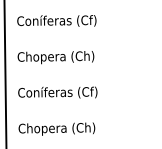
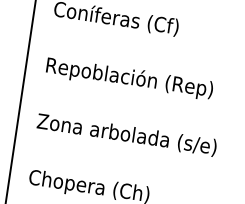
text: (70, 57) -> (128, 78), Chopera (Ch) -> Repoblación (Rep)
text: (75, 92) -> (127, 134), Coníferas (Cf) -> Zona arbolada (s/e)

